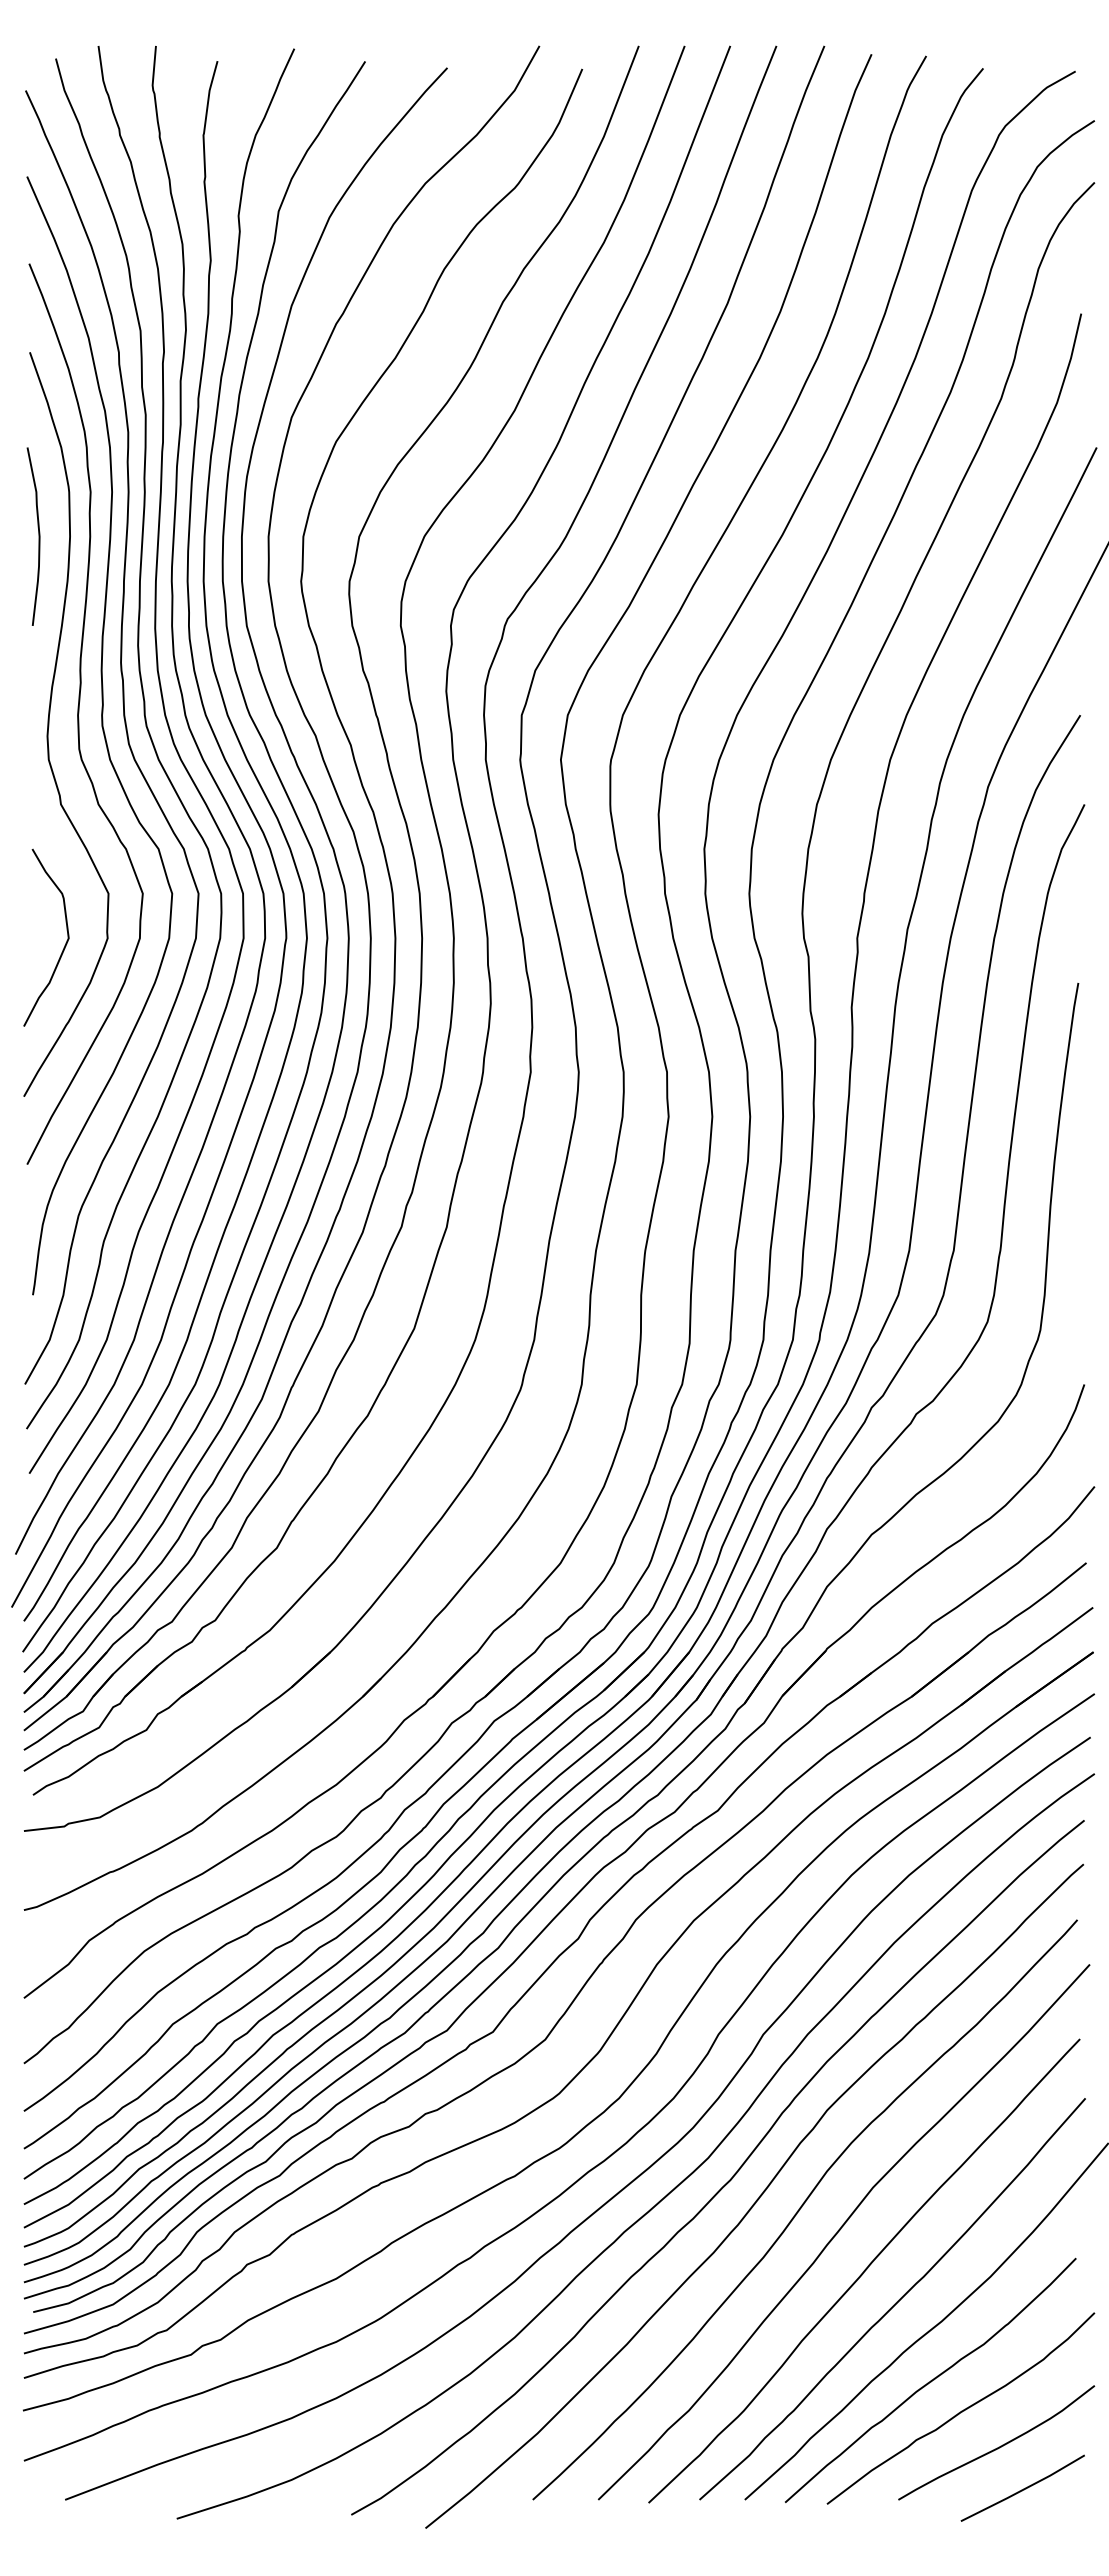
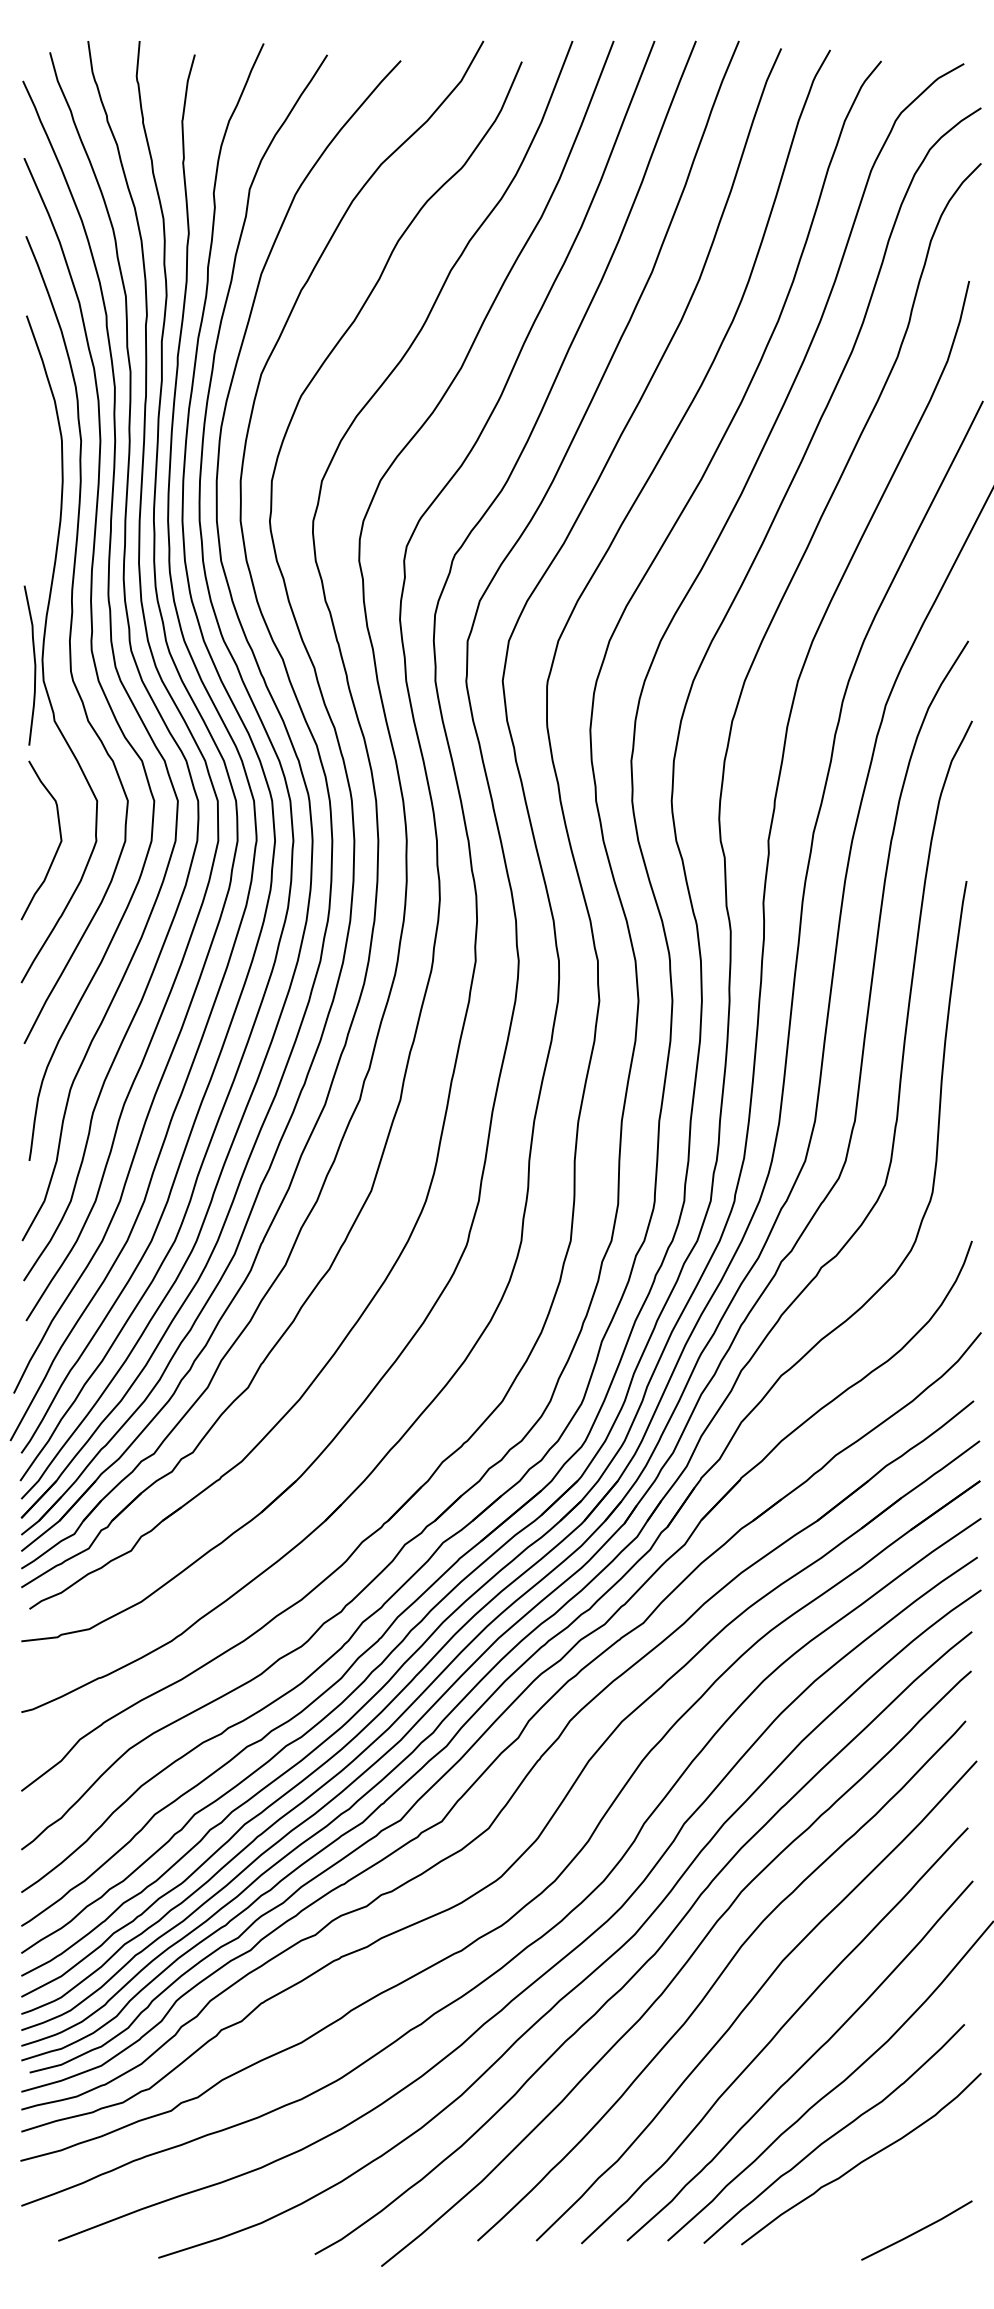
curve: (38, 536) -> (34, 665), moved
curve: (1000, 2445) -> (896, 2192), removed

